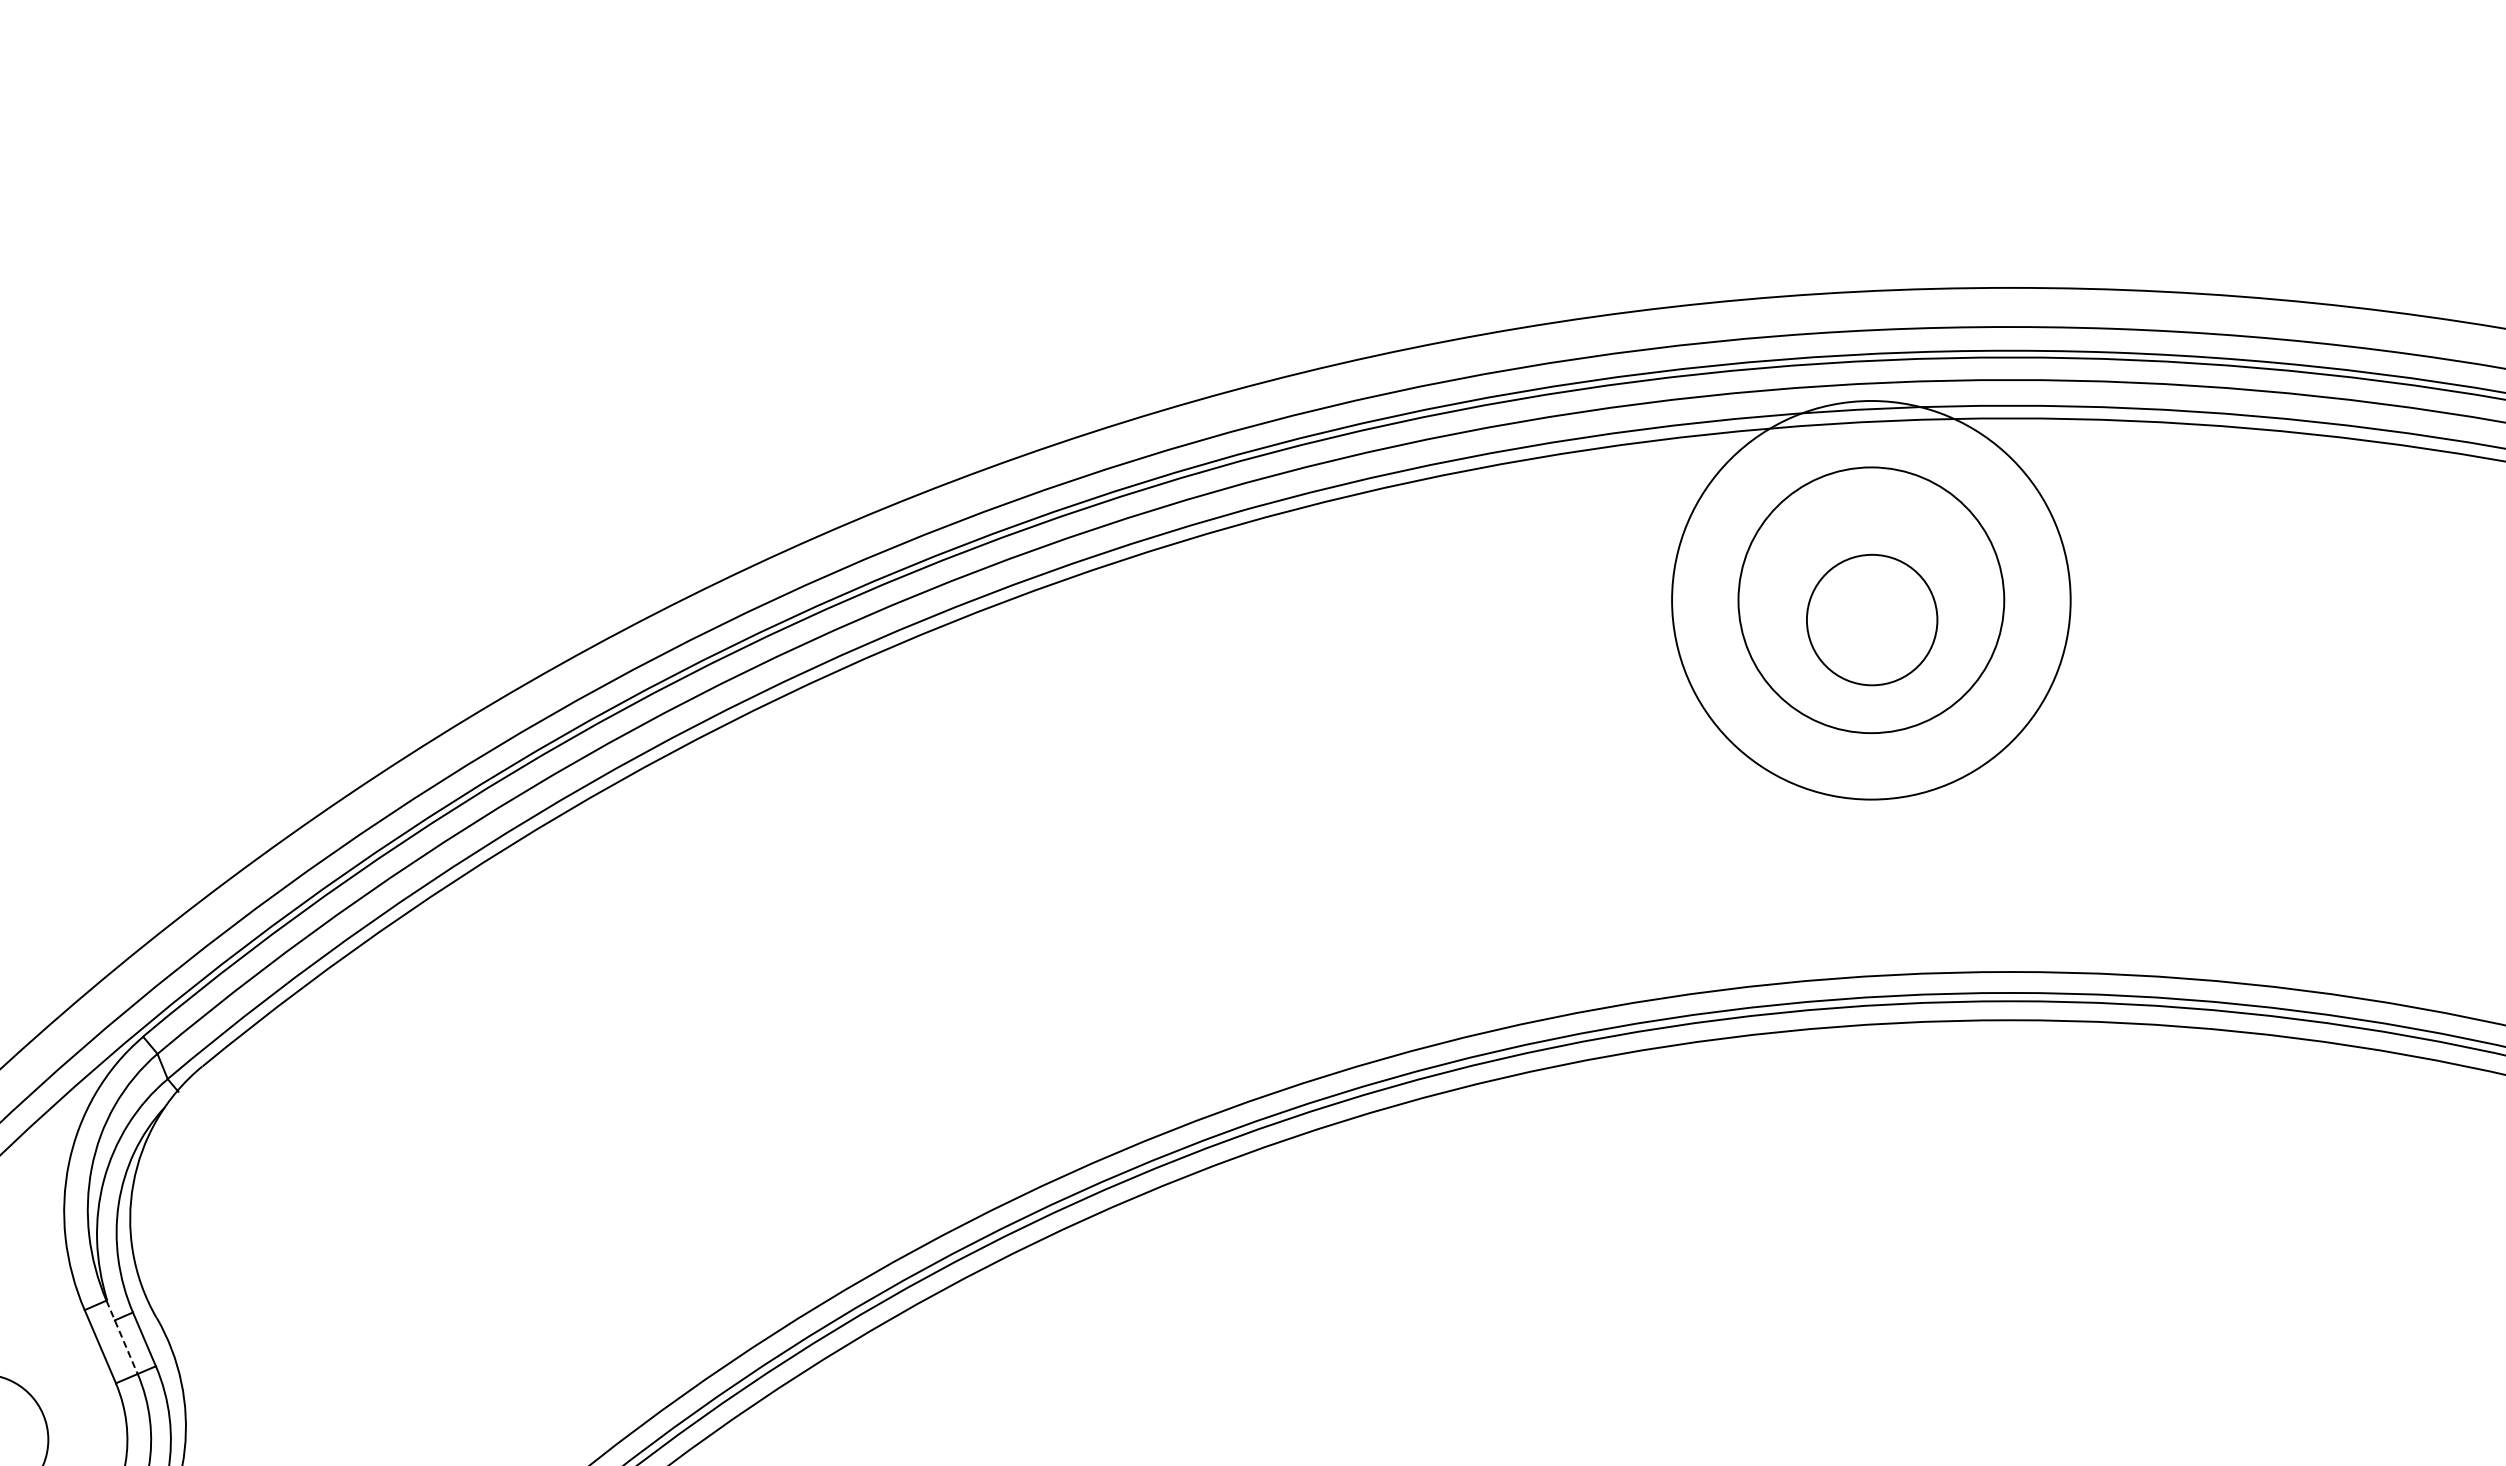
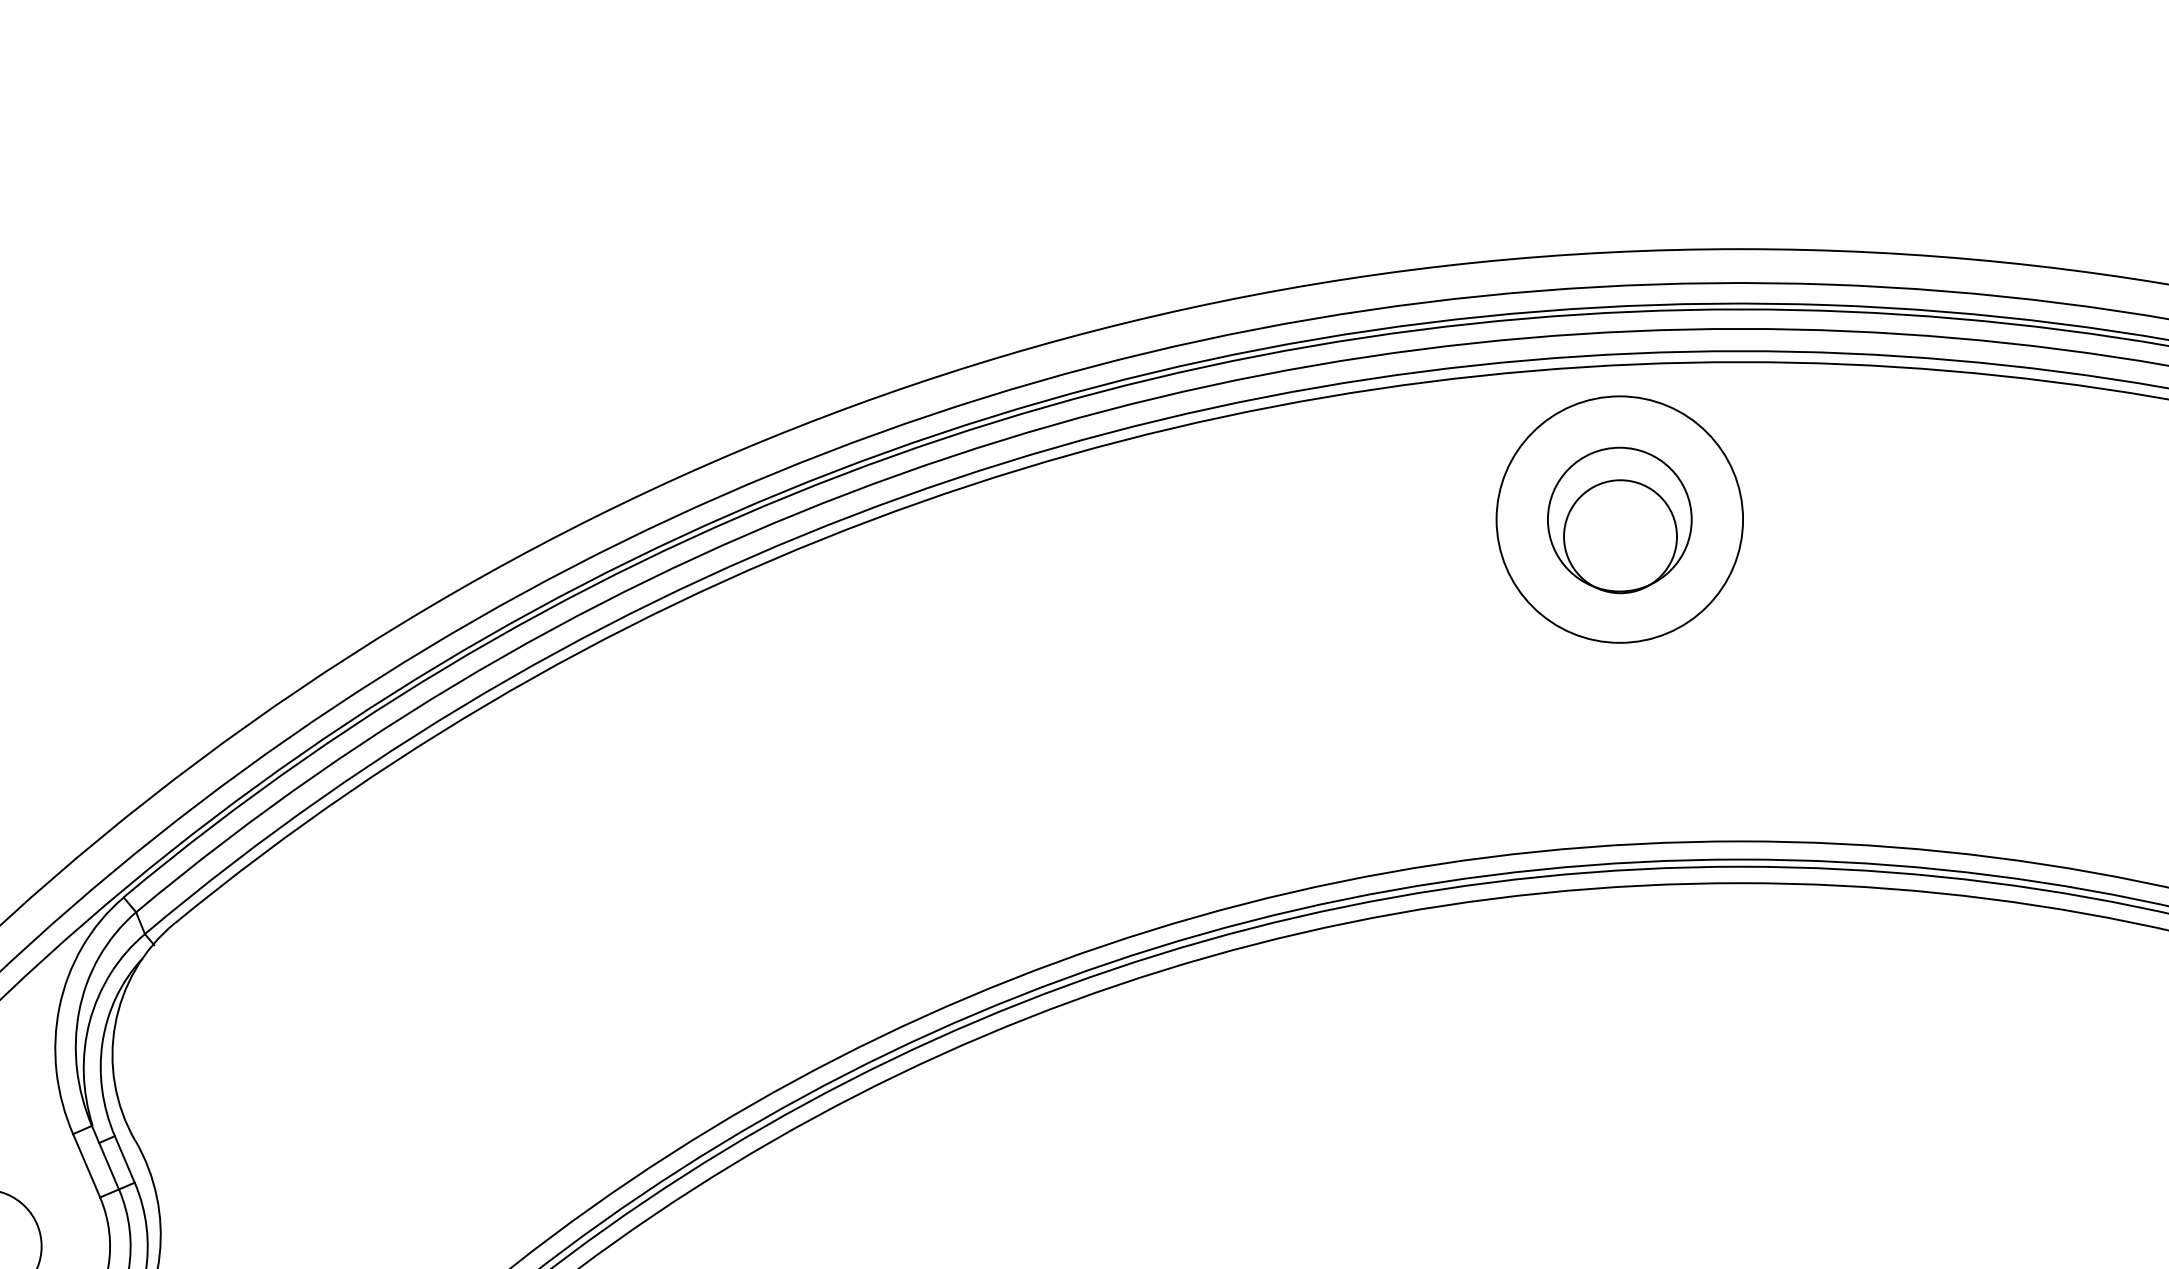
circle: (1871, 599) -> (1619, 518), size x0.71
circle: (1871, 600) -> (1619, 519), size x0.62
line: (122, 1337) -> (105, 1157), dashed -> solid

